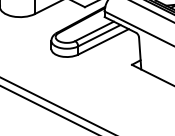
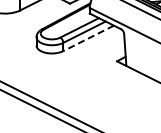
line: (103, 42) -> (88, 38), solid -> dashed

